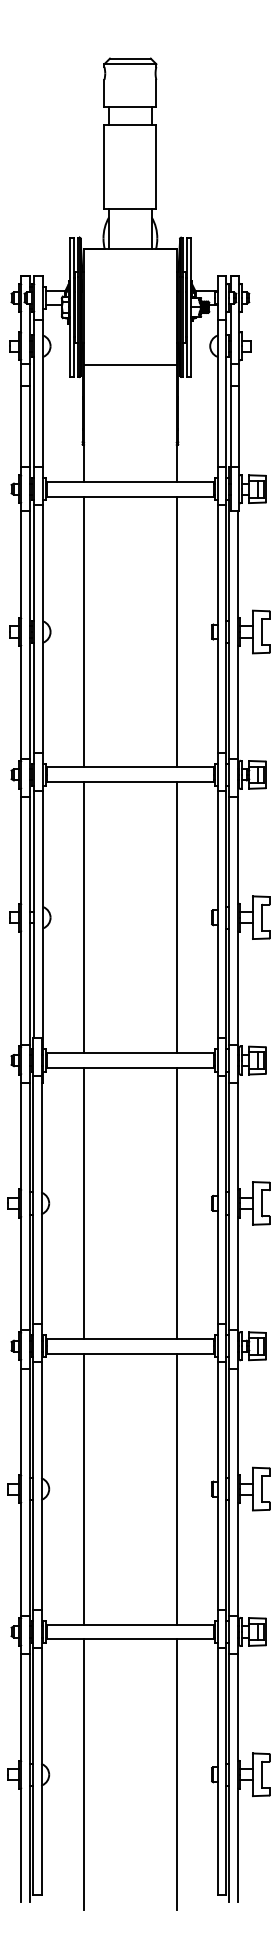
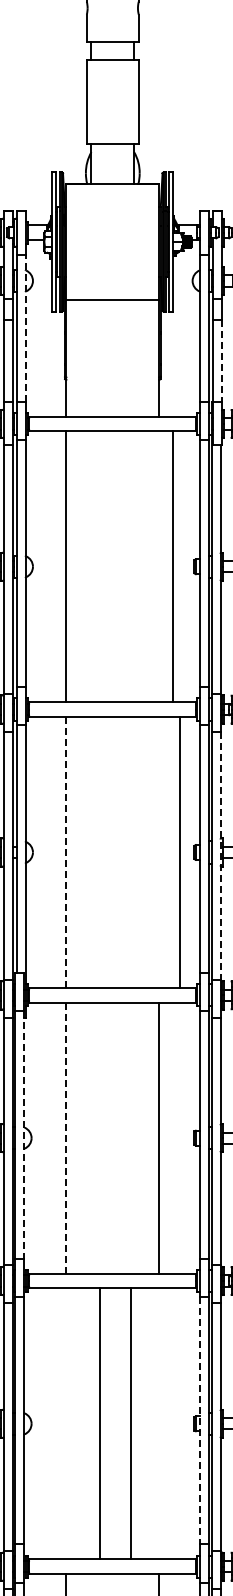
line: (43, 393) -> (25, 328), solid -> dashed
line: (239, 426) -> (221, 361), solid -> dashed
line: (176, 631) -> (172, 566), moved
line: (176, 917) -> (179, 852), moved
line: (84, 918) -> (66, 853), solid -> dashed
line: (238, 920) -> (220, 855), solid -> dashed
line: (41, 1200) -> (23, 1135), solid -> dashed
line: (84, 1203) -> (66, 1138), solid -> dashed
line: (217, 1485) -> (199, 1420), solid -> dashed
line: (84, 1488) -> (100, 1423), moved
line: (176, 1488) -> (130, 1423), moved

